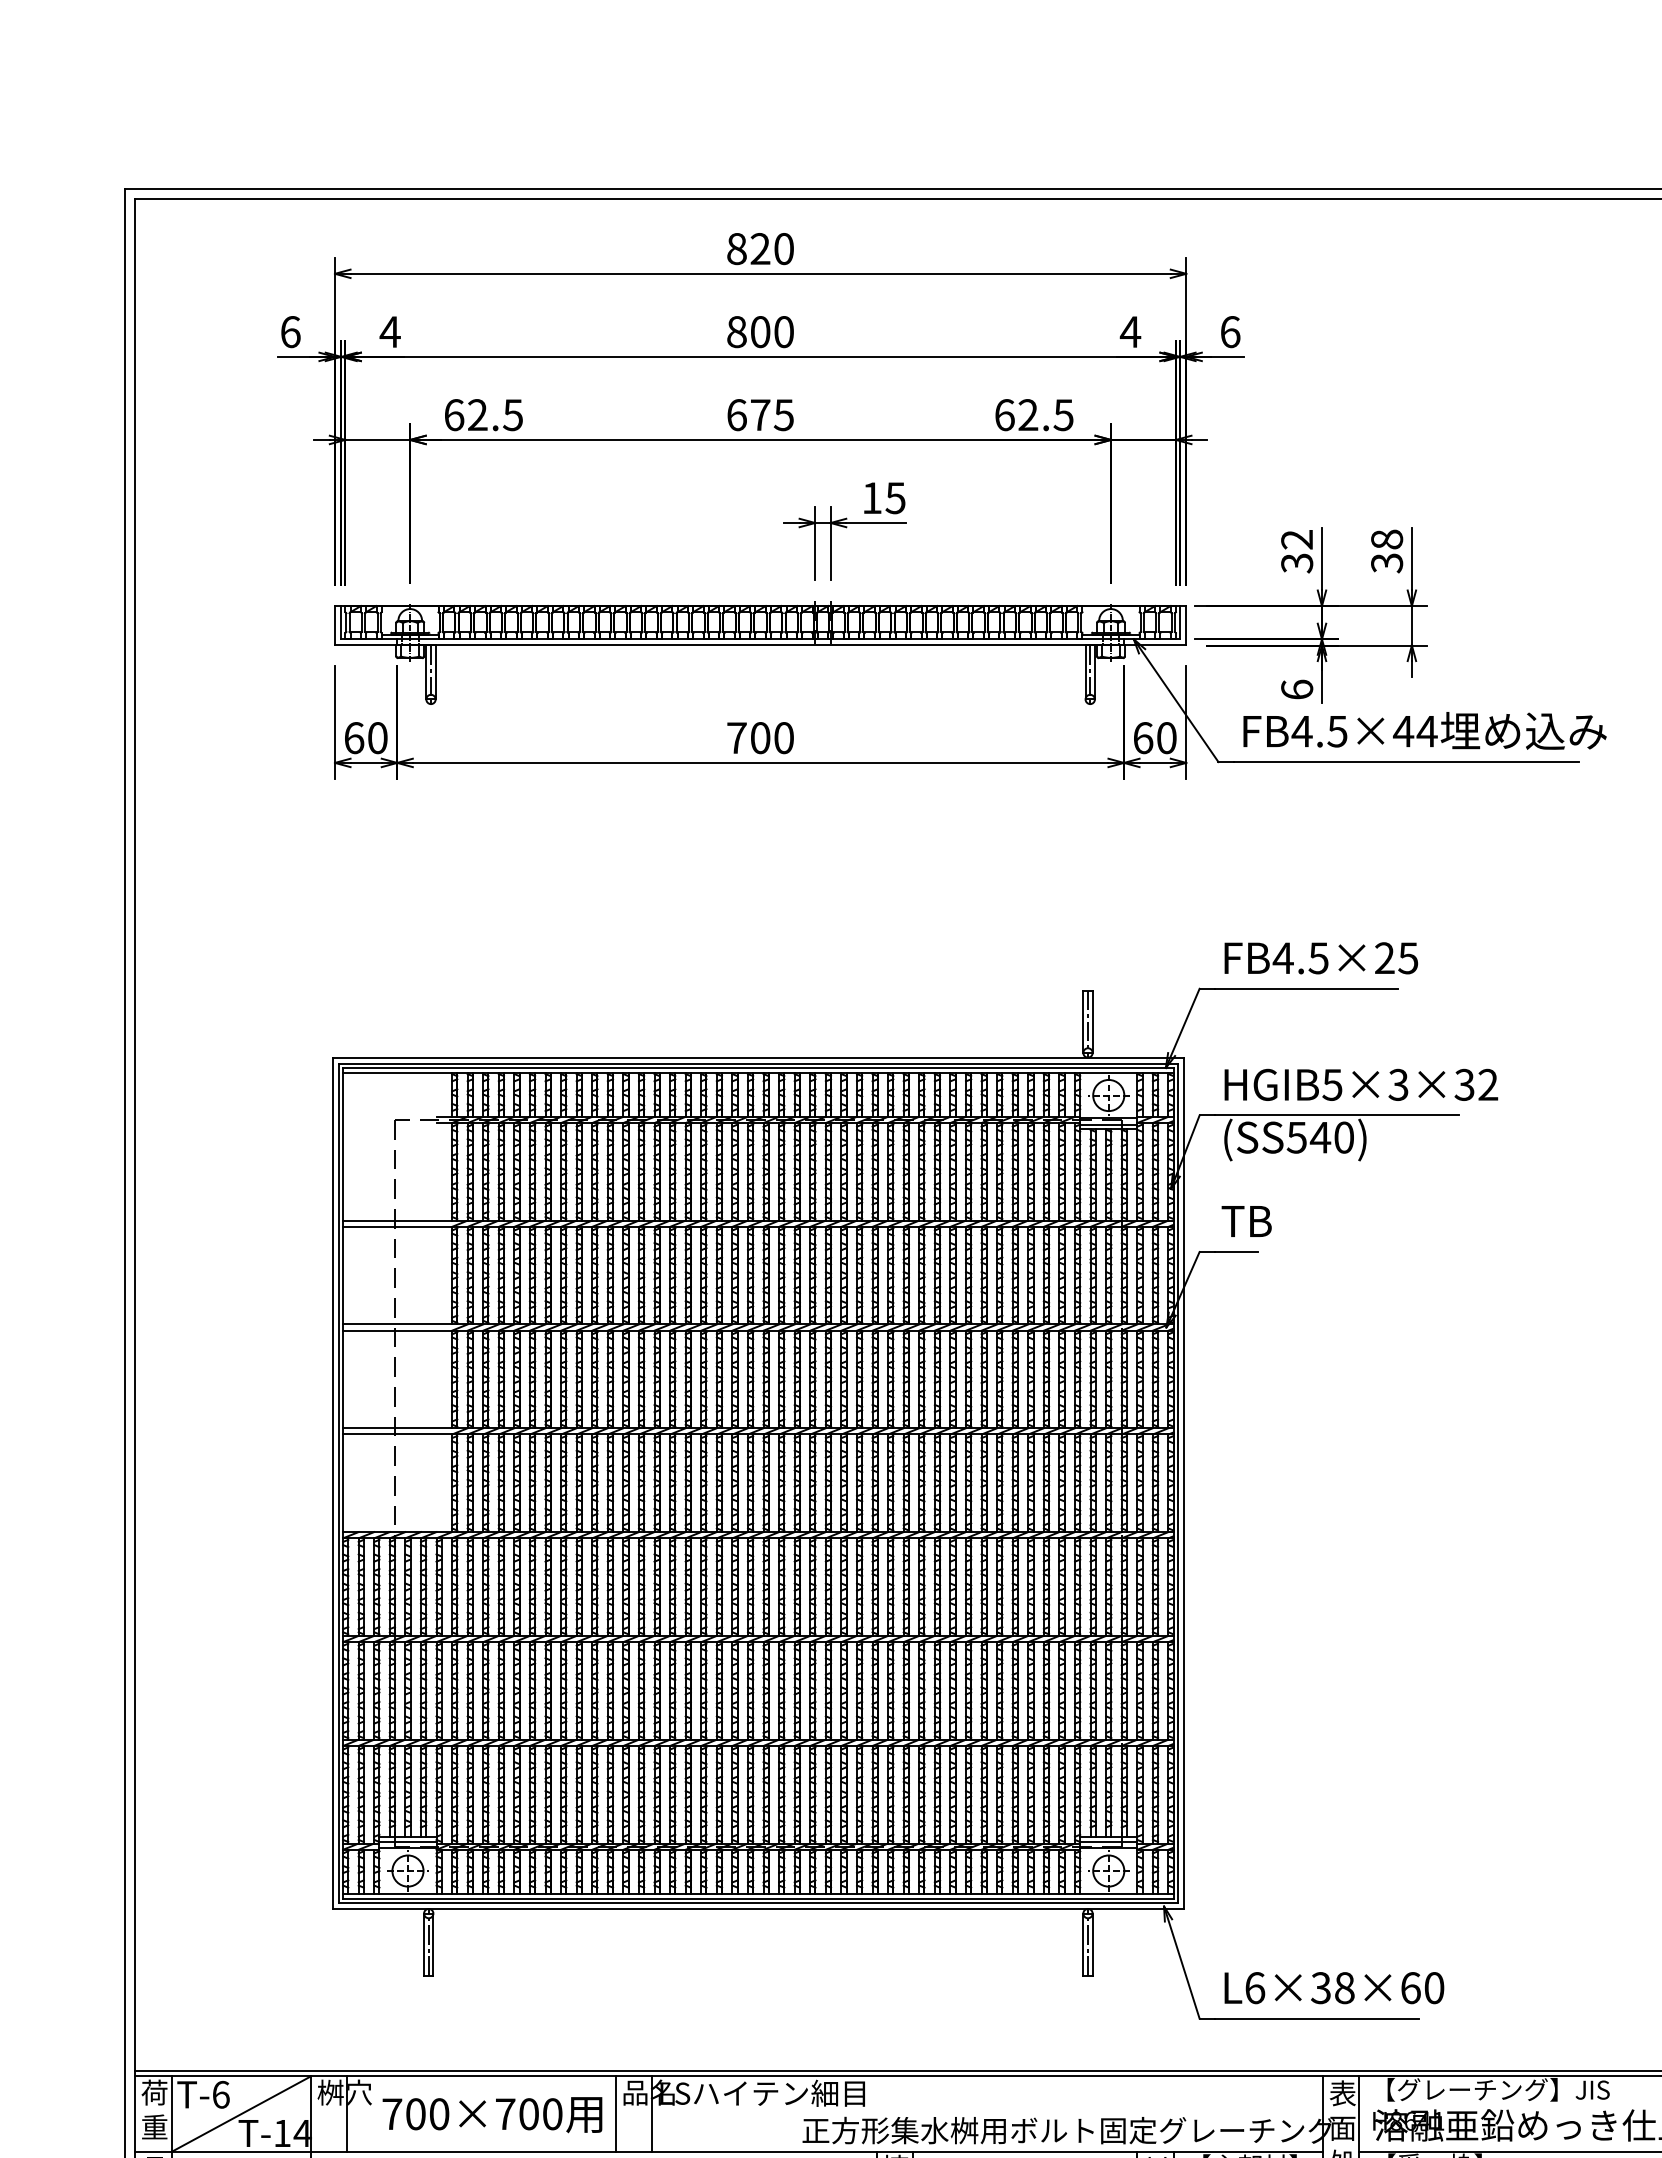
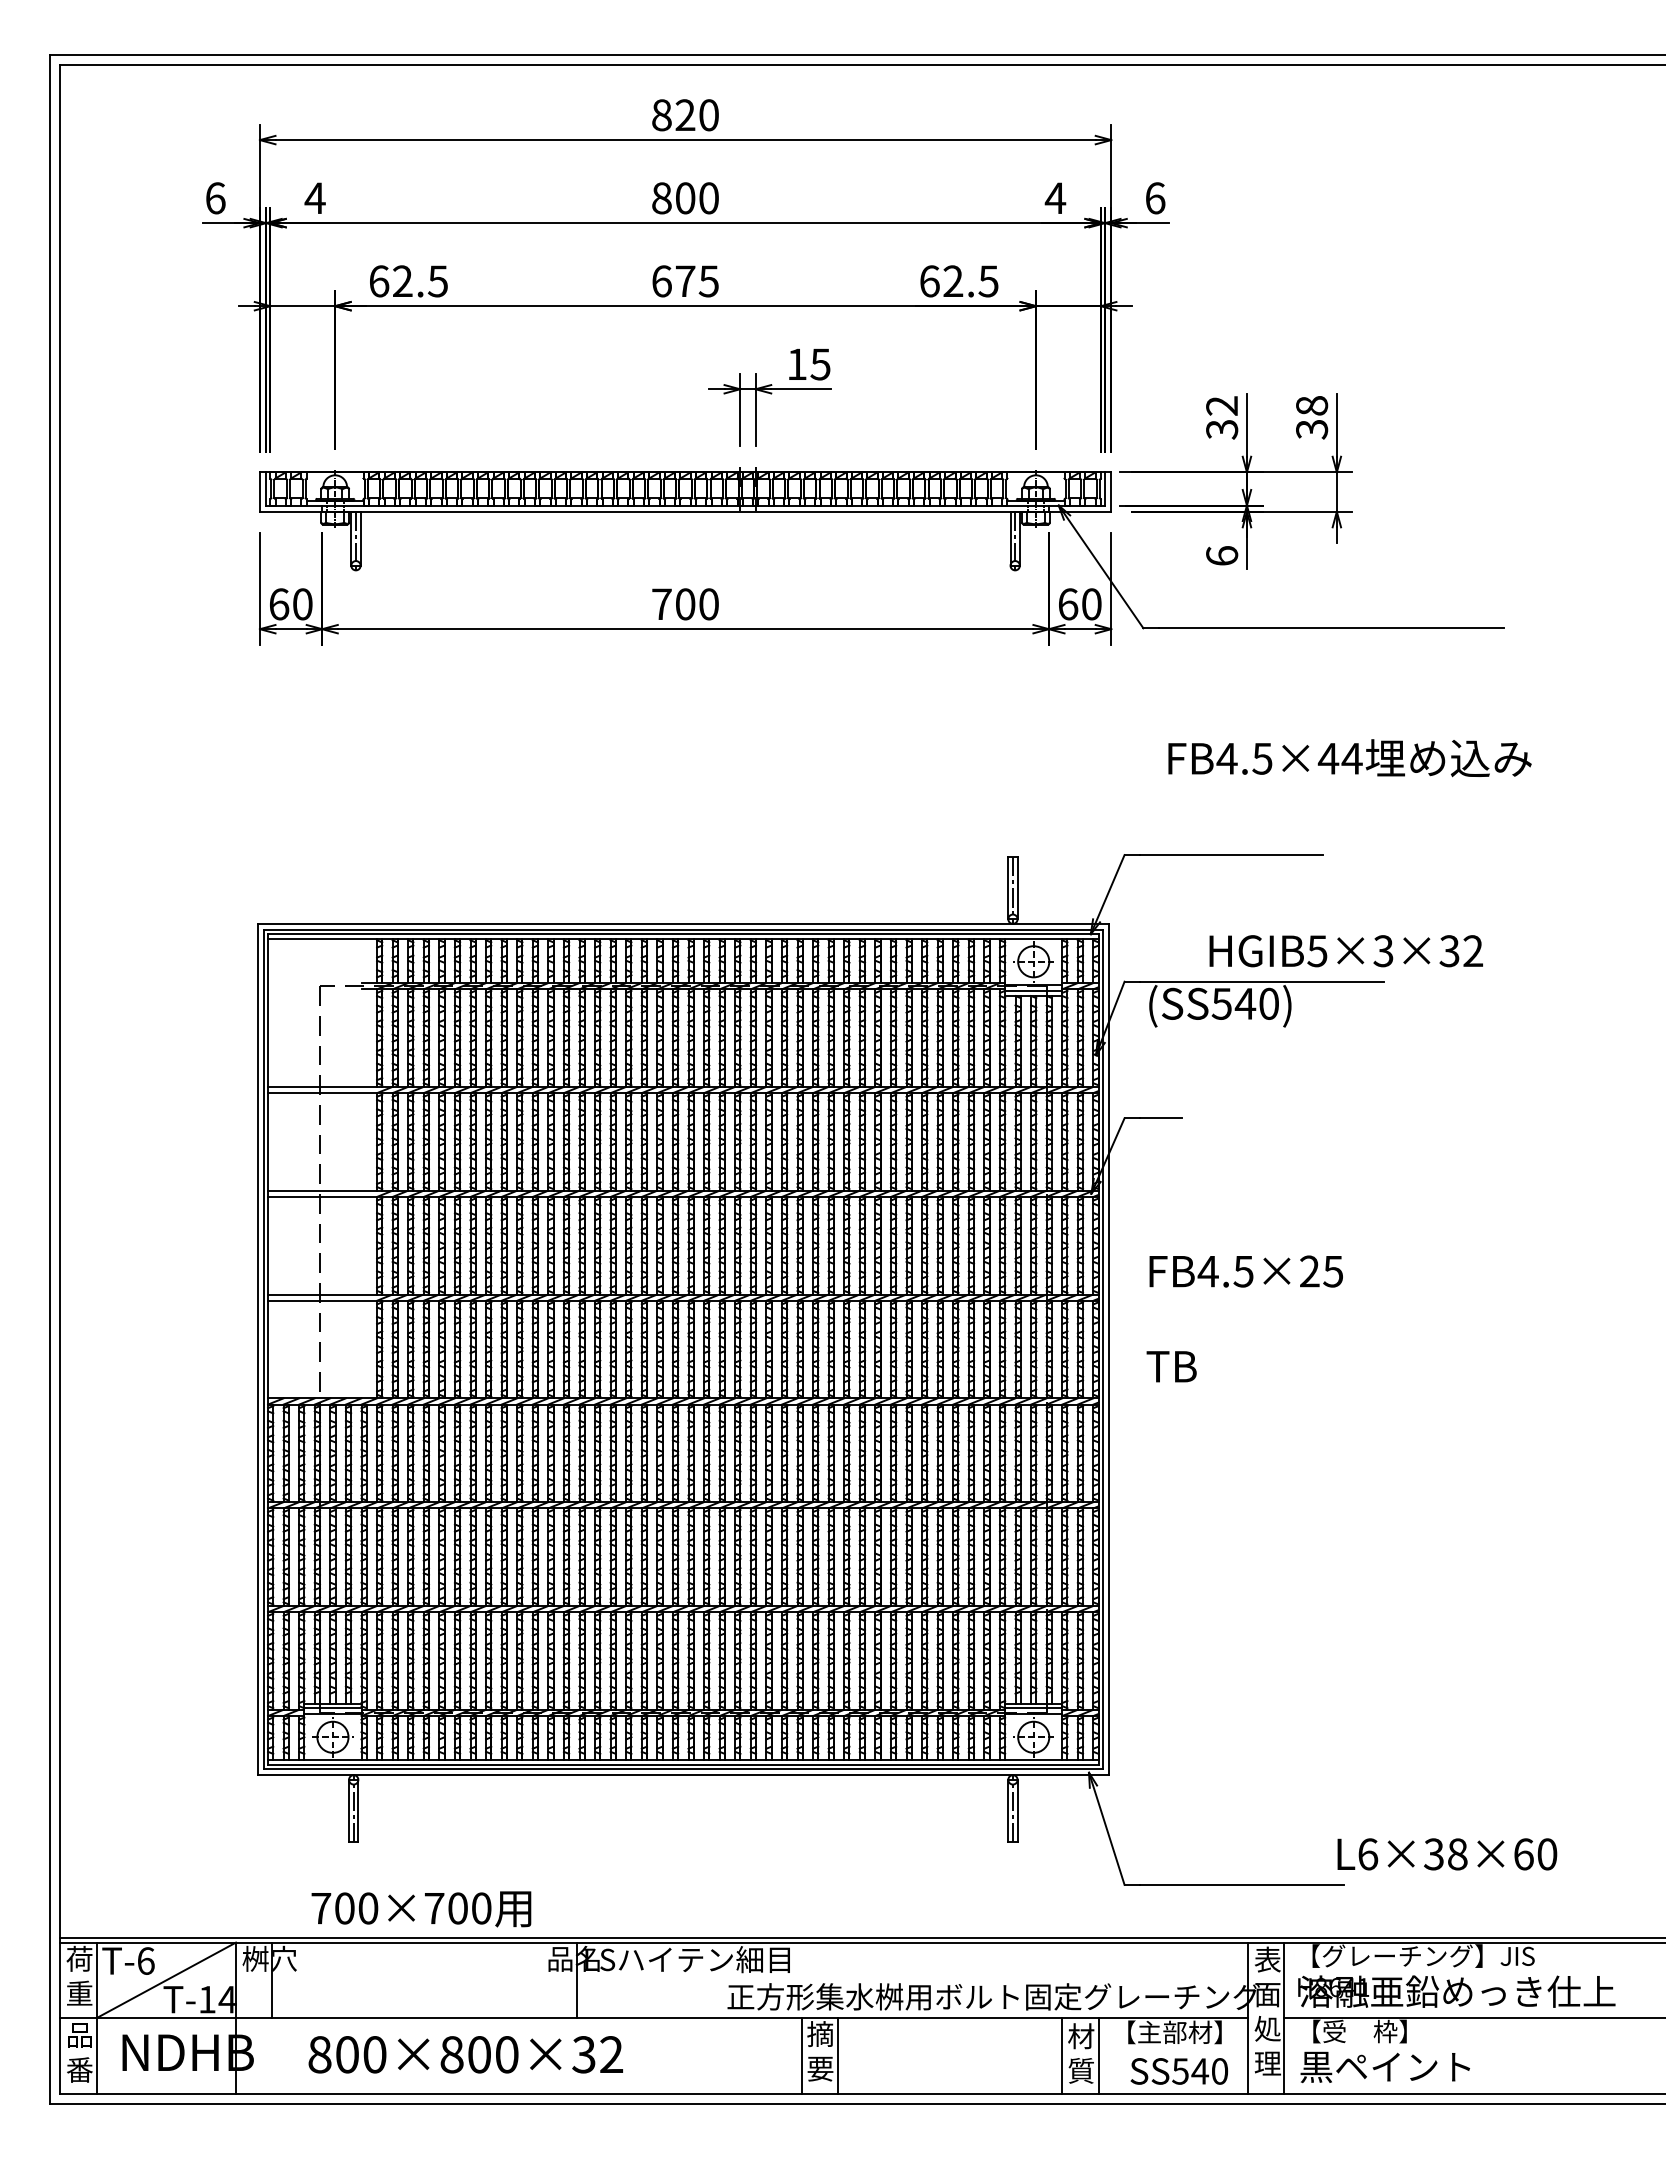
text: (1424, 731) -> (1349, 758), moved
text: (1320, 958) -> (1245, 1271), moved
text: (1360, 1085) -> (1345, 951), moved
text: (1246, 1221) -> (1171, 1366), moved
text: (1334, 1988) -> (1447, 1854), moved
line: (615, 2114) -> (540, 1980), removed
text: (492, 2115) -> (421, 1909), moved

